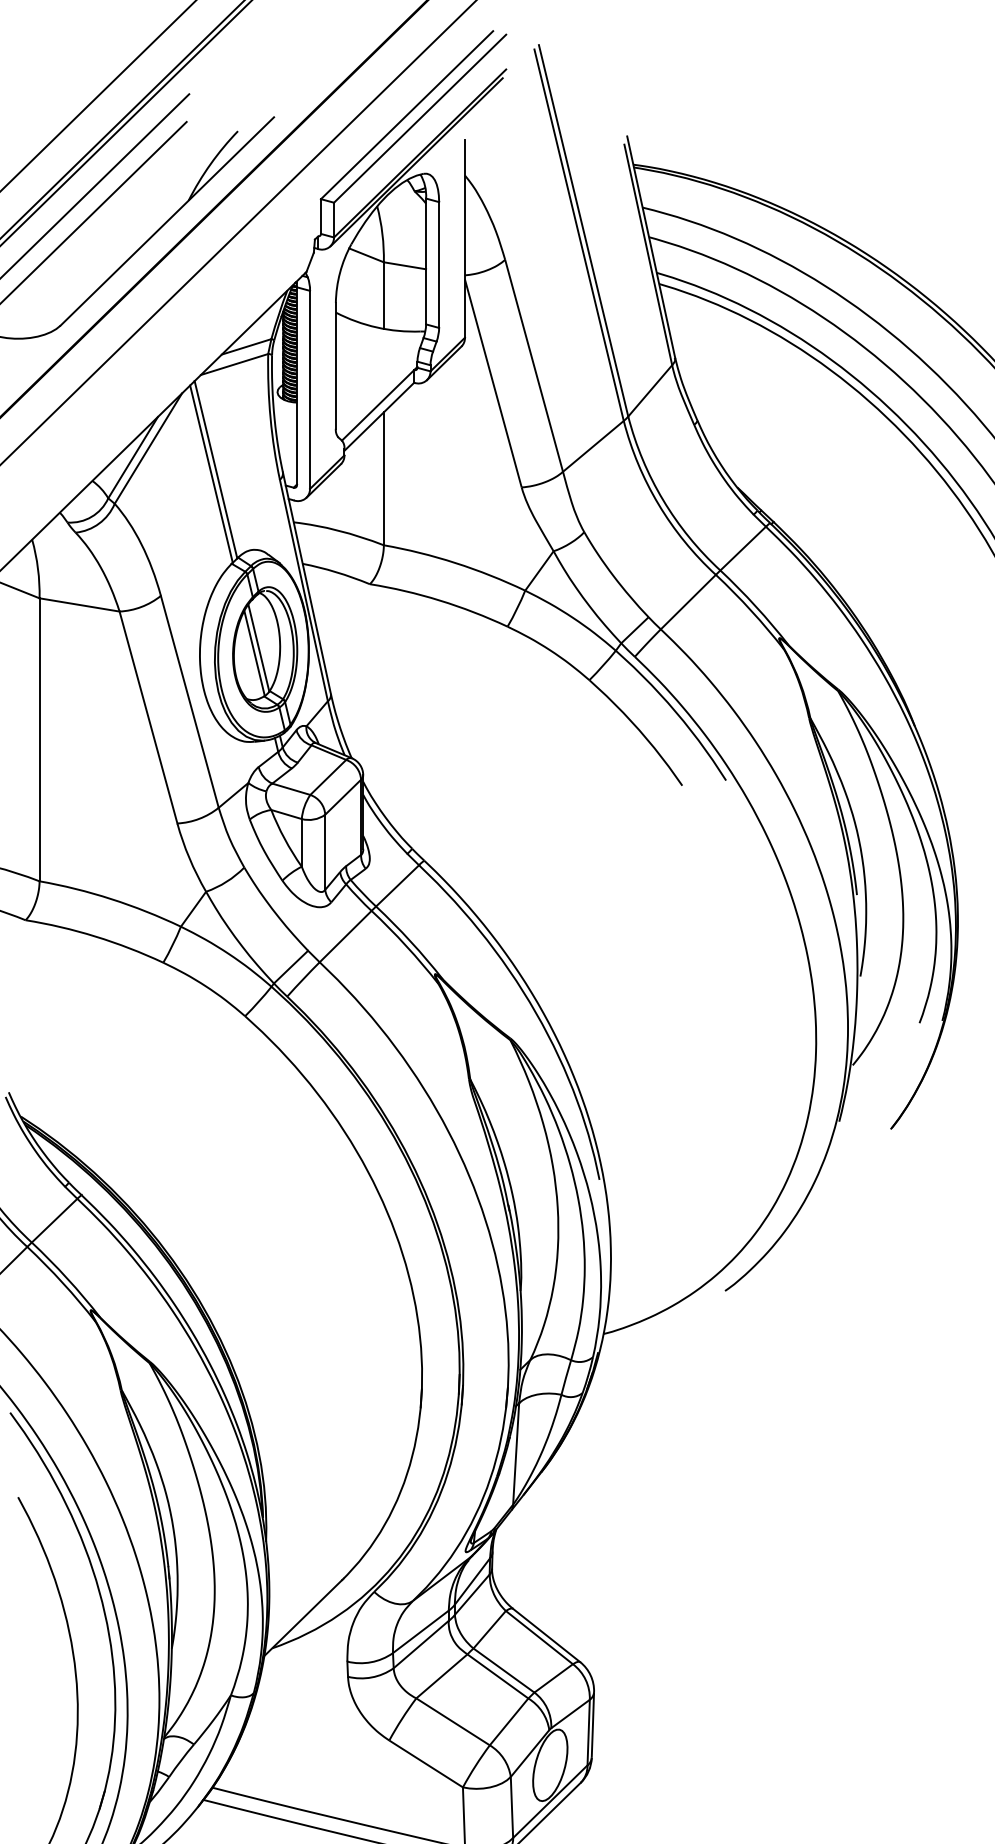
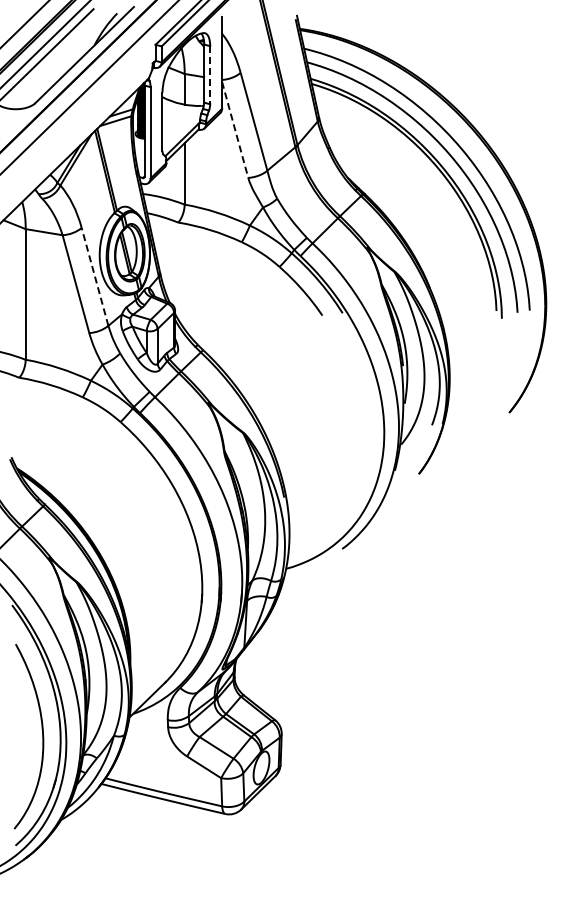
line: (439, 265) -> (210, 75), solid -> dashed
line: (493, 386) -> (235, 131), solid -> dashed
line: (190, 700) -> (95, 276), solid -> dashed

